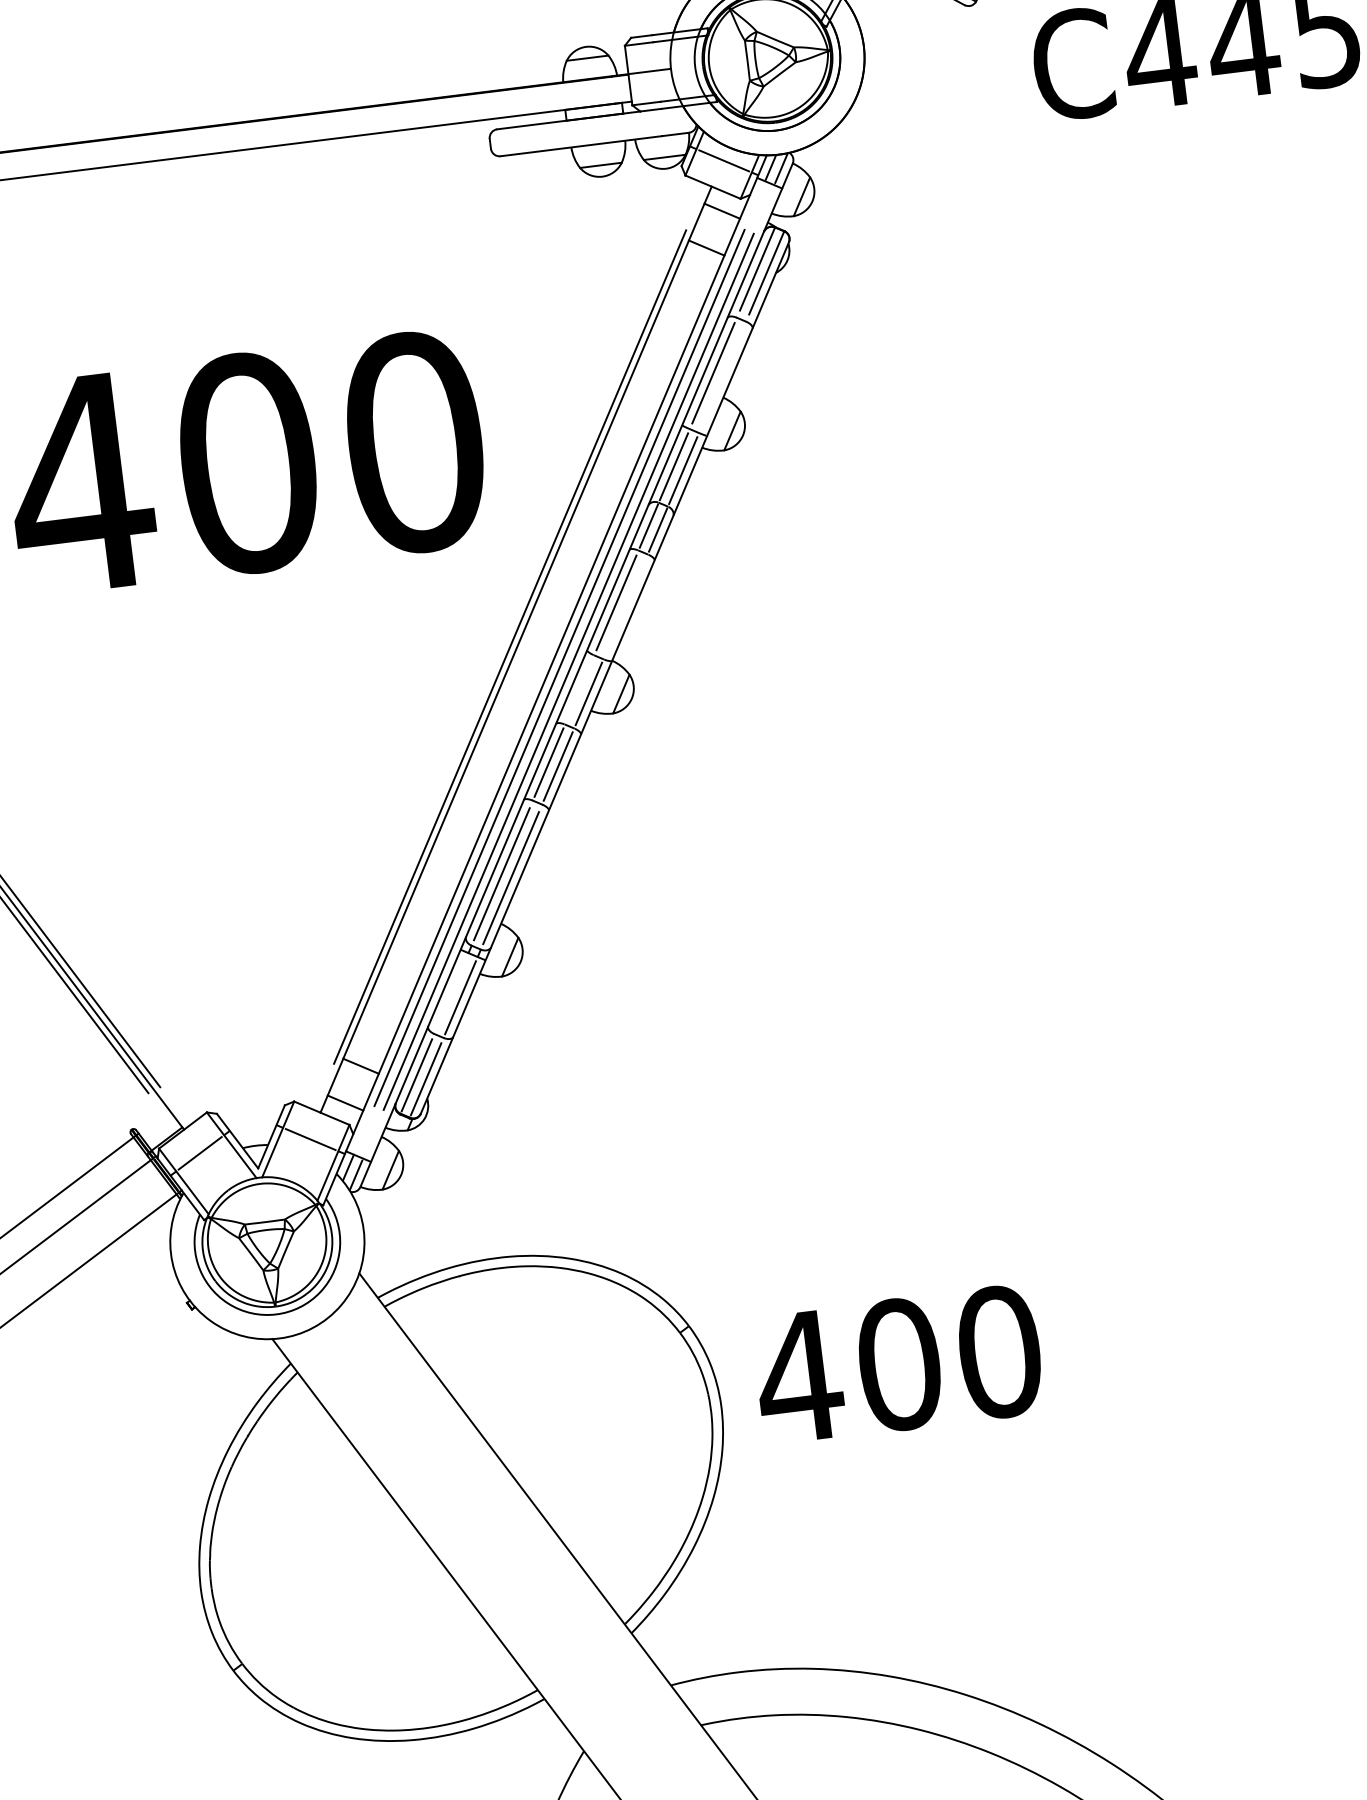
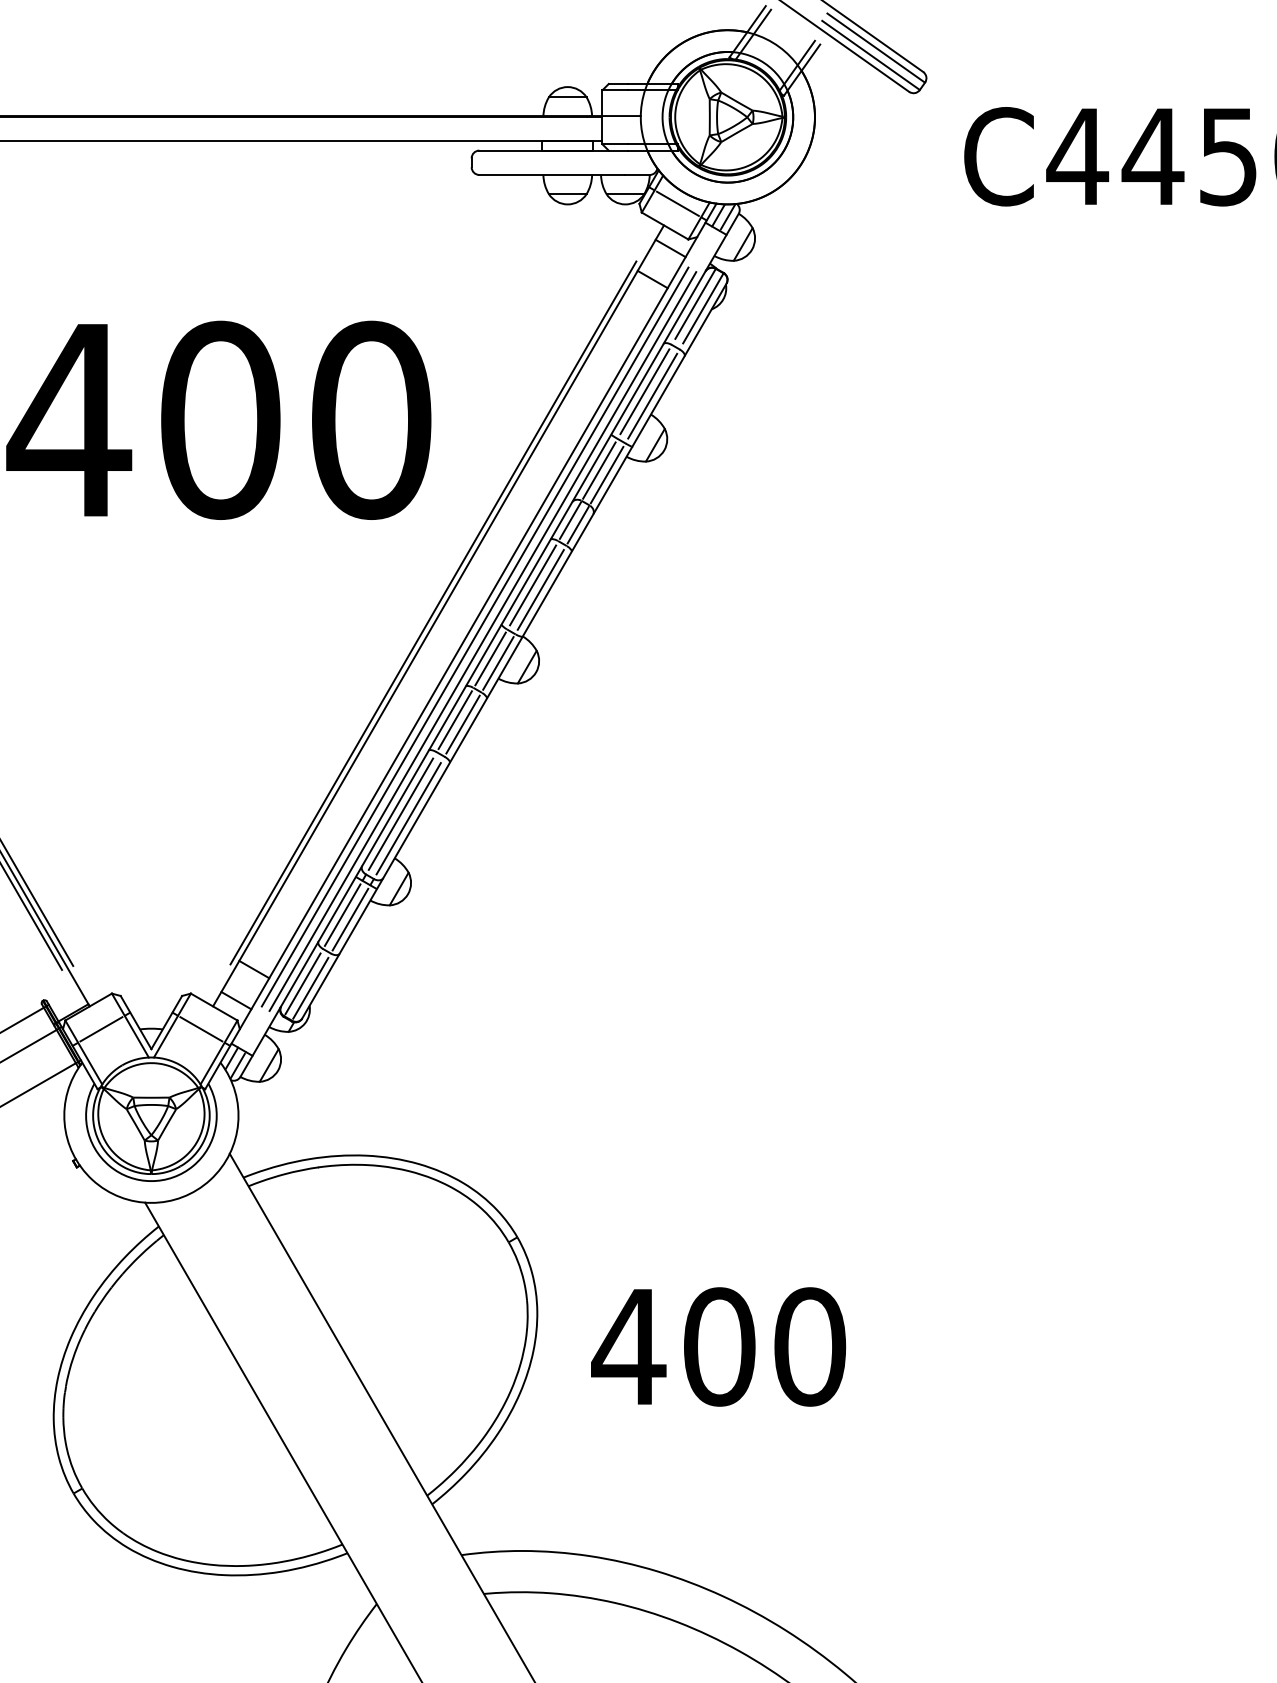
line: (722, 376) -> (652, 395), added
line: (625, 606) -> (540, 589), added
line: (579, 689) -> (490, 658), added
line: (451, 993) -> (342, 914), added
text: (898, 1364) -> (718, 1346), moved

